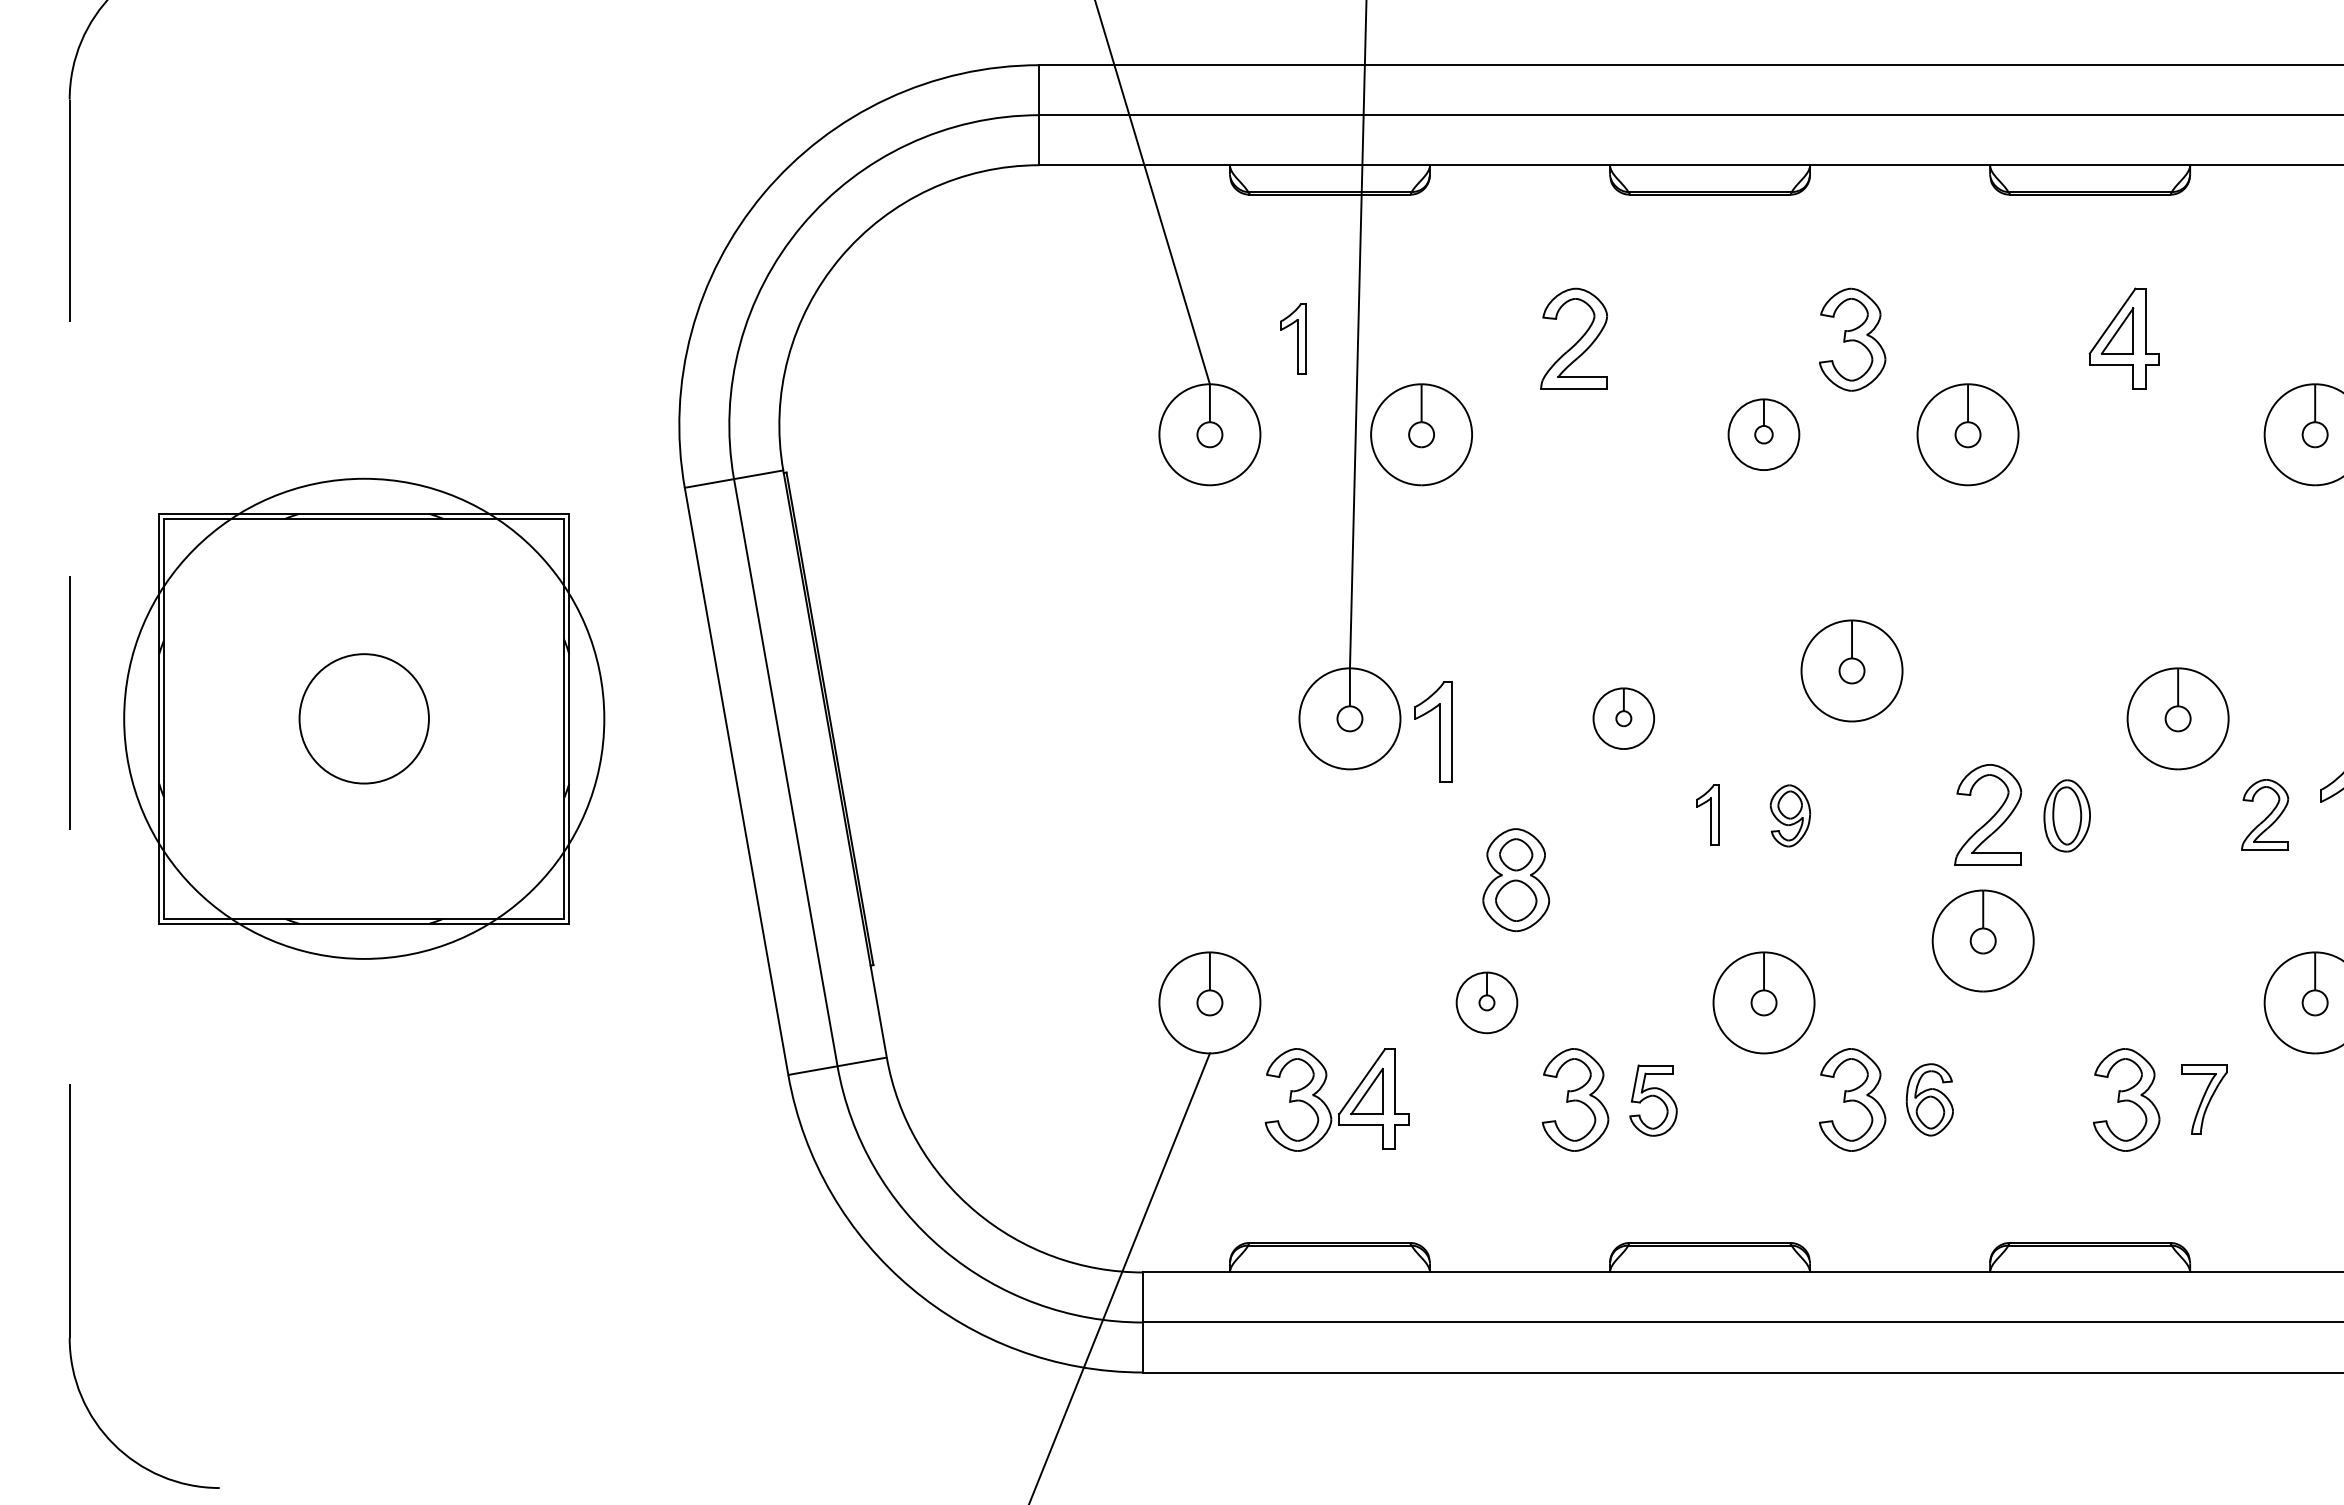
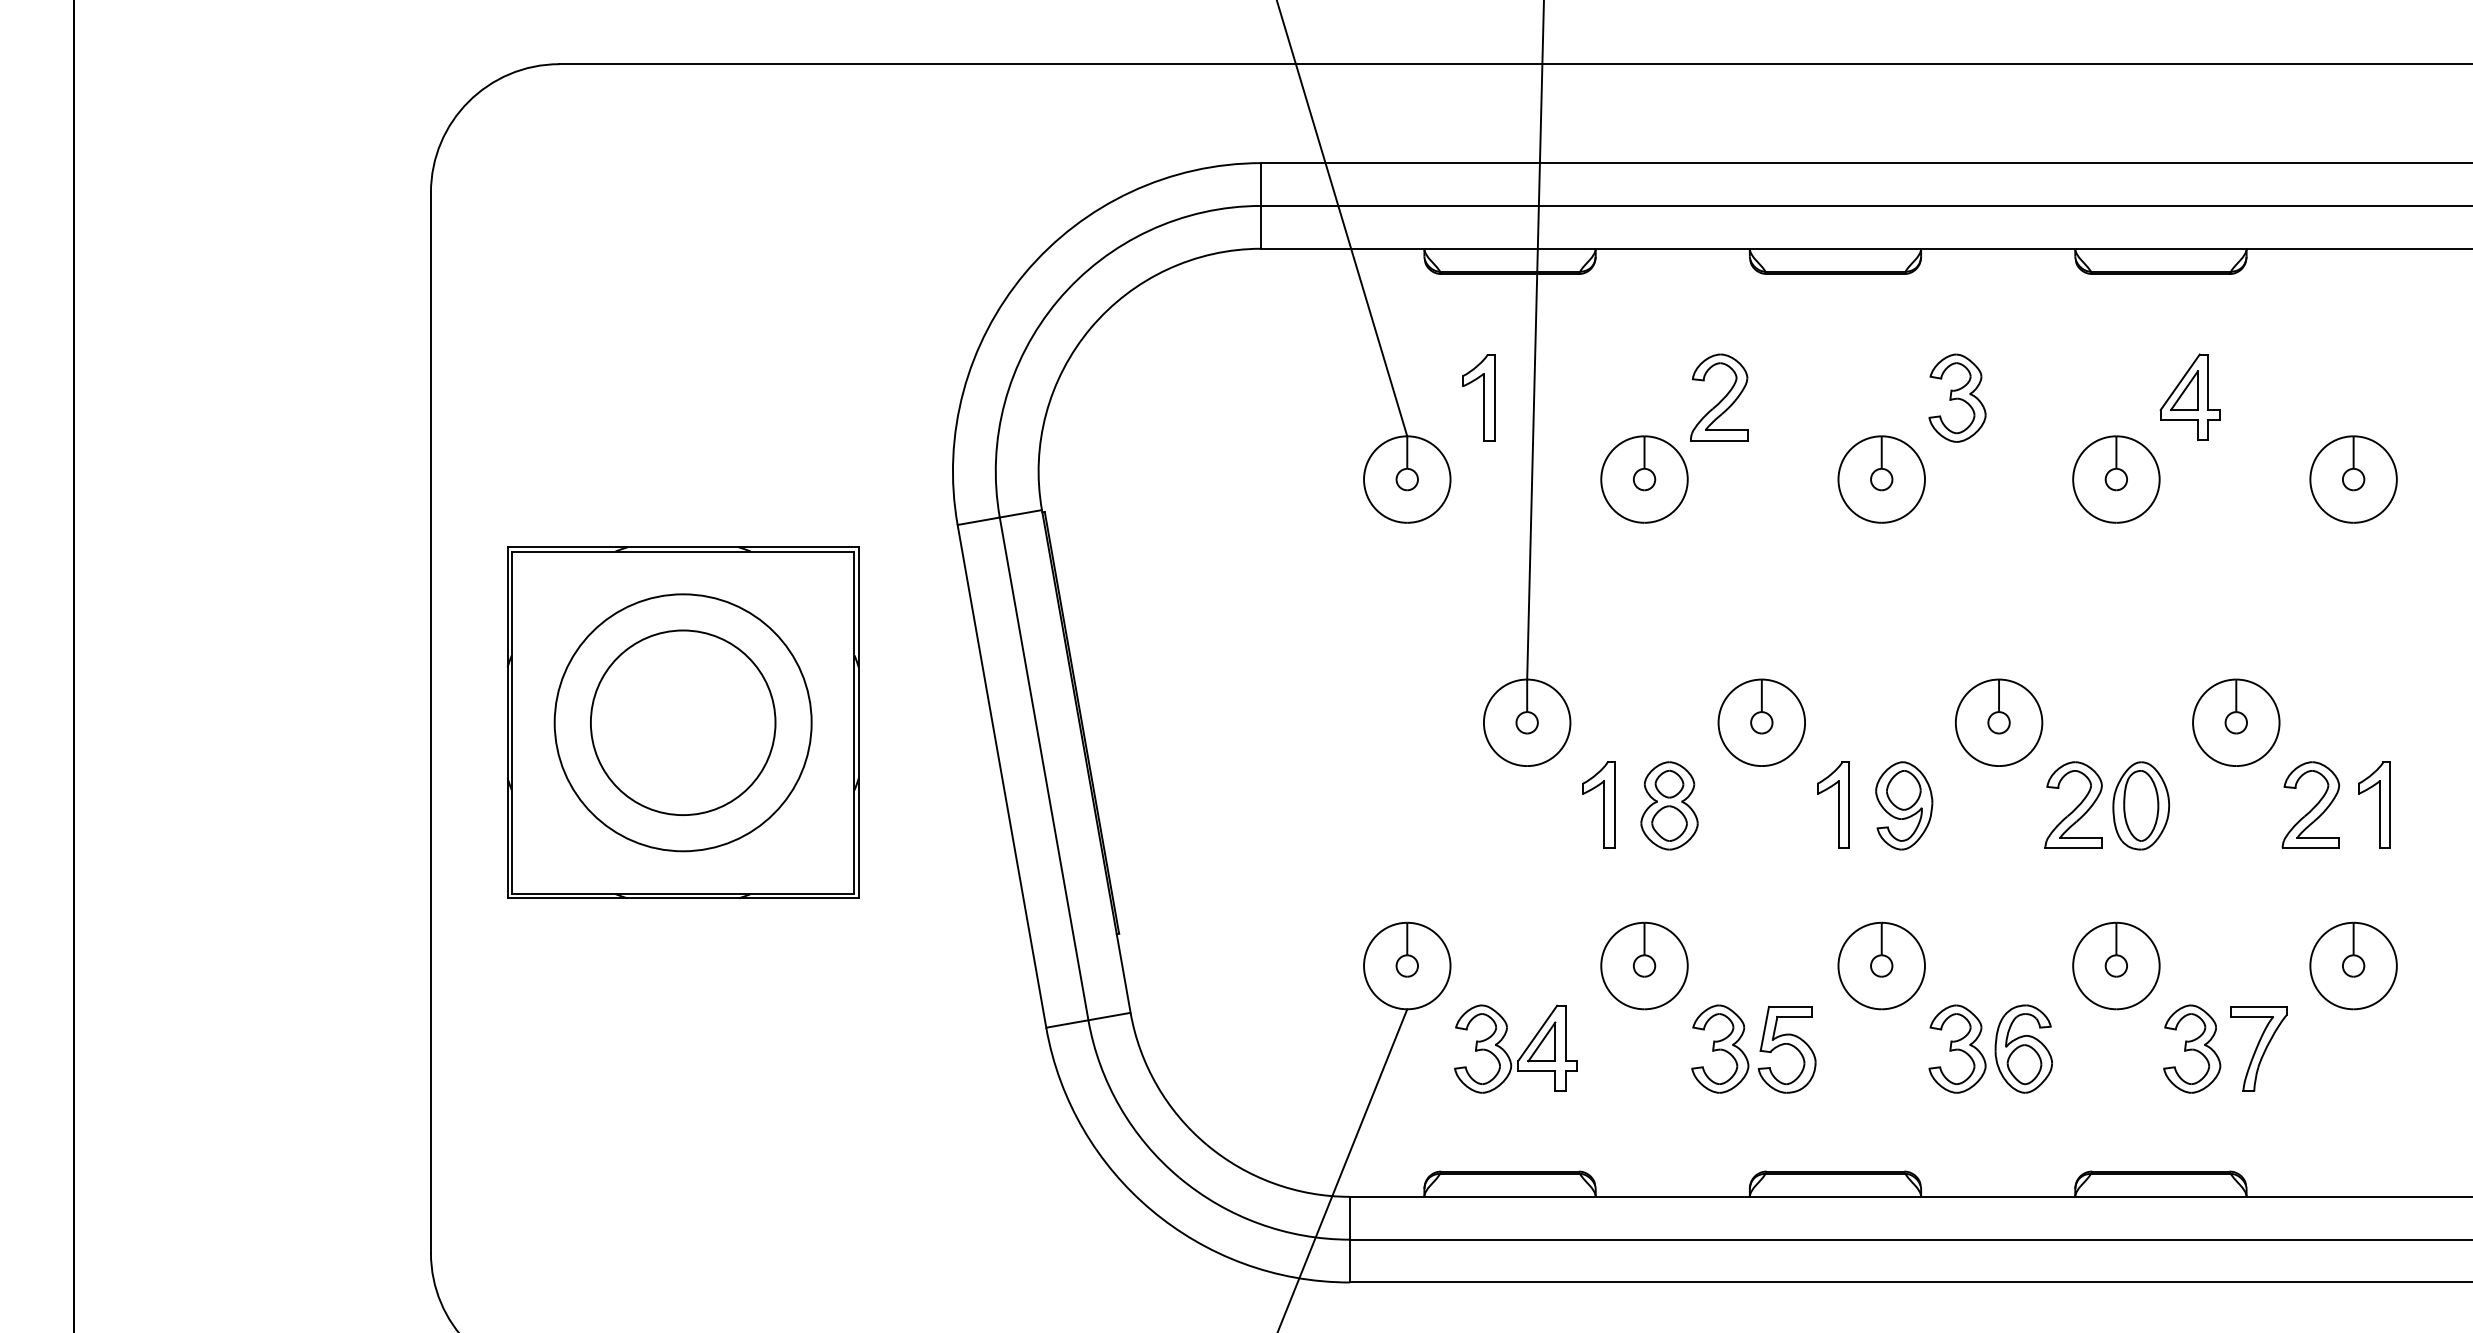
part: (1293, 338) -> (1478, 397), size x1.43
part: (1421, 434) -> (1644, 479), moved
part: (1763, 434) -> (1881, 479), size x1.43
part: (1968, 434) -> (2116, 479), moved
part: (1852, 670) -> (1999, 722), moved
line: (69, 718) -> (430, 722), dashed -> solid
circle: (363, 718) -> (682, 722), size x0.62
circle: (363, 718) -> (682, 722), size x1.67
part: (1623, 718) -> (1761, 722), size x1.67
part: (1433, 731) -> (1598, 804), moved
part: (1707, 814) -> (1833, 804), size x1.67
part: (2264, 814) -> (2310, 804), size x1.43
part: (1790, 815) -> (1904, 805), size x1.67
part: (2067, 815) -> (2141, 805), size x1.43
part: (1516, 879) -> (1669, 805), moved
part: (1983, 940) -> (2116, 965), moved
part: (1486, 1002) -> (1644, 965), size x1.67
part: (1929, 1099) -> (2023, 1048), size x1.43
part: (2204, 1099) -> (2258, 1048), size x1.43
part: (1652, 1100) -> (1786, 1049), size x1.43

